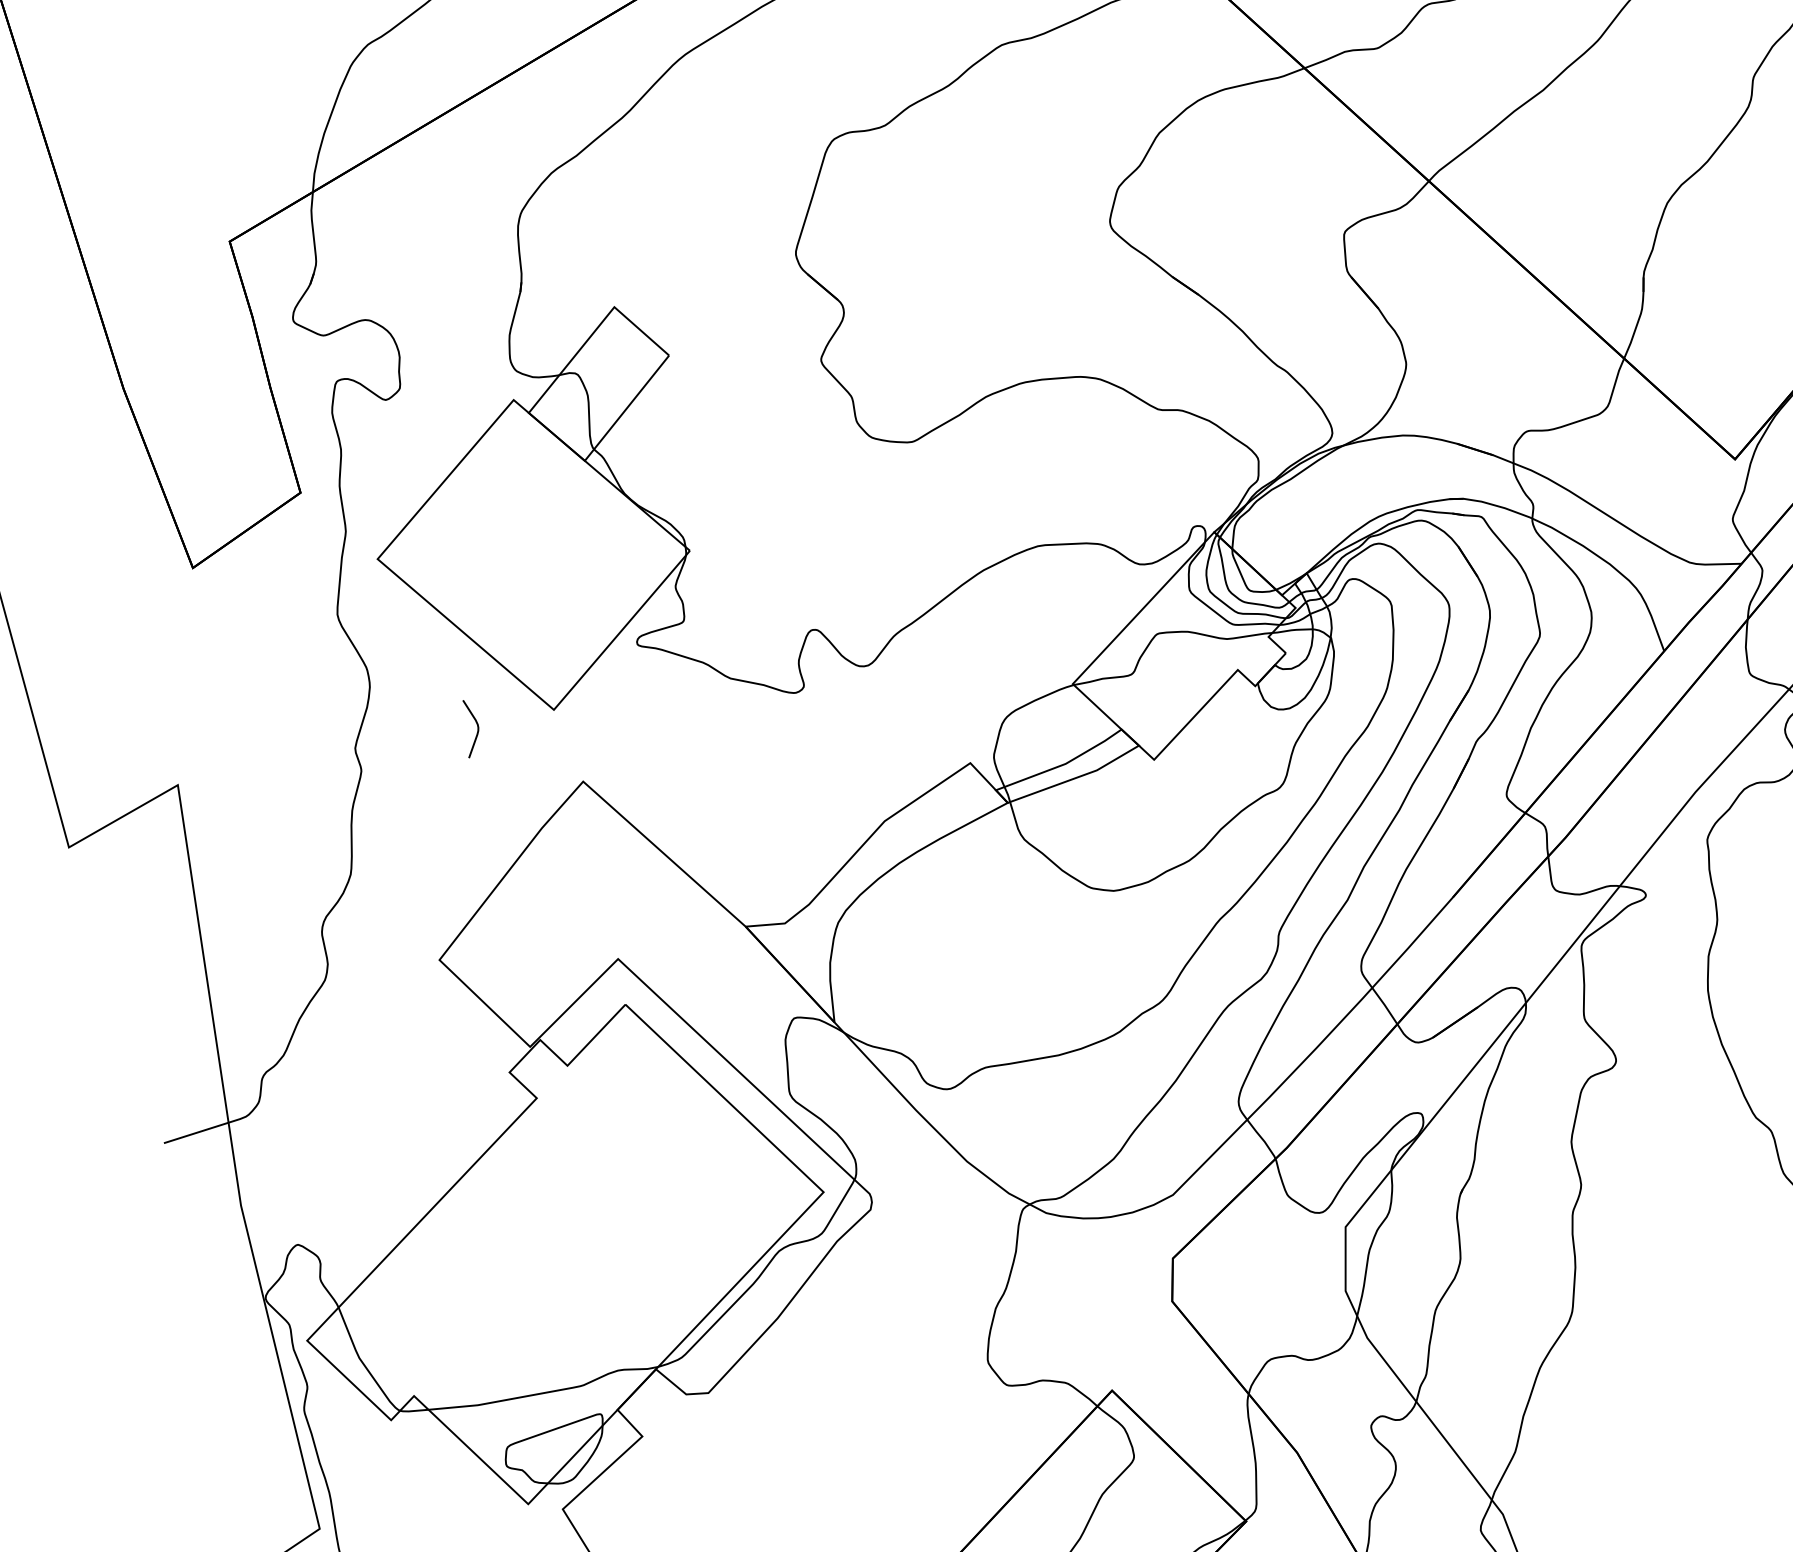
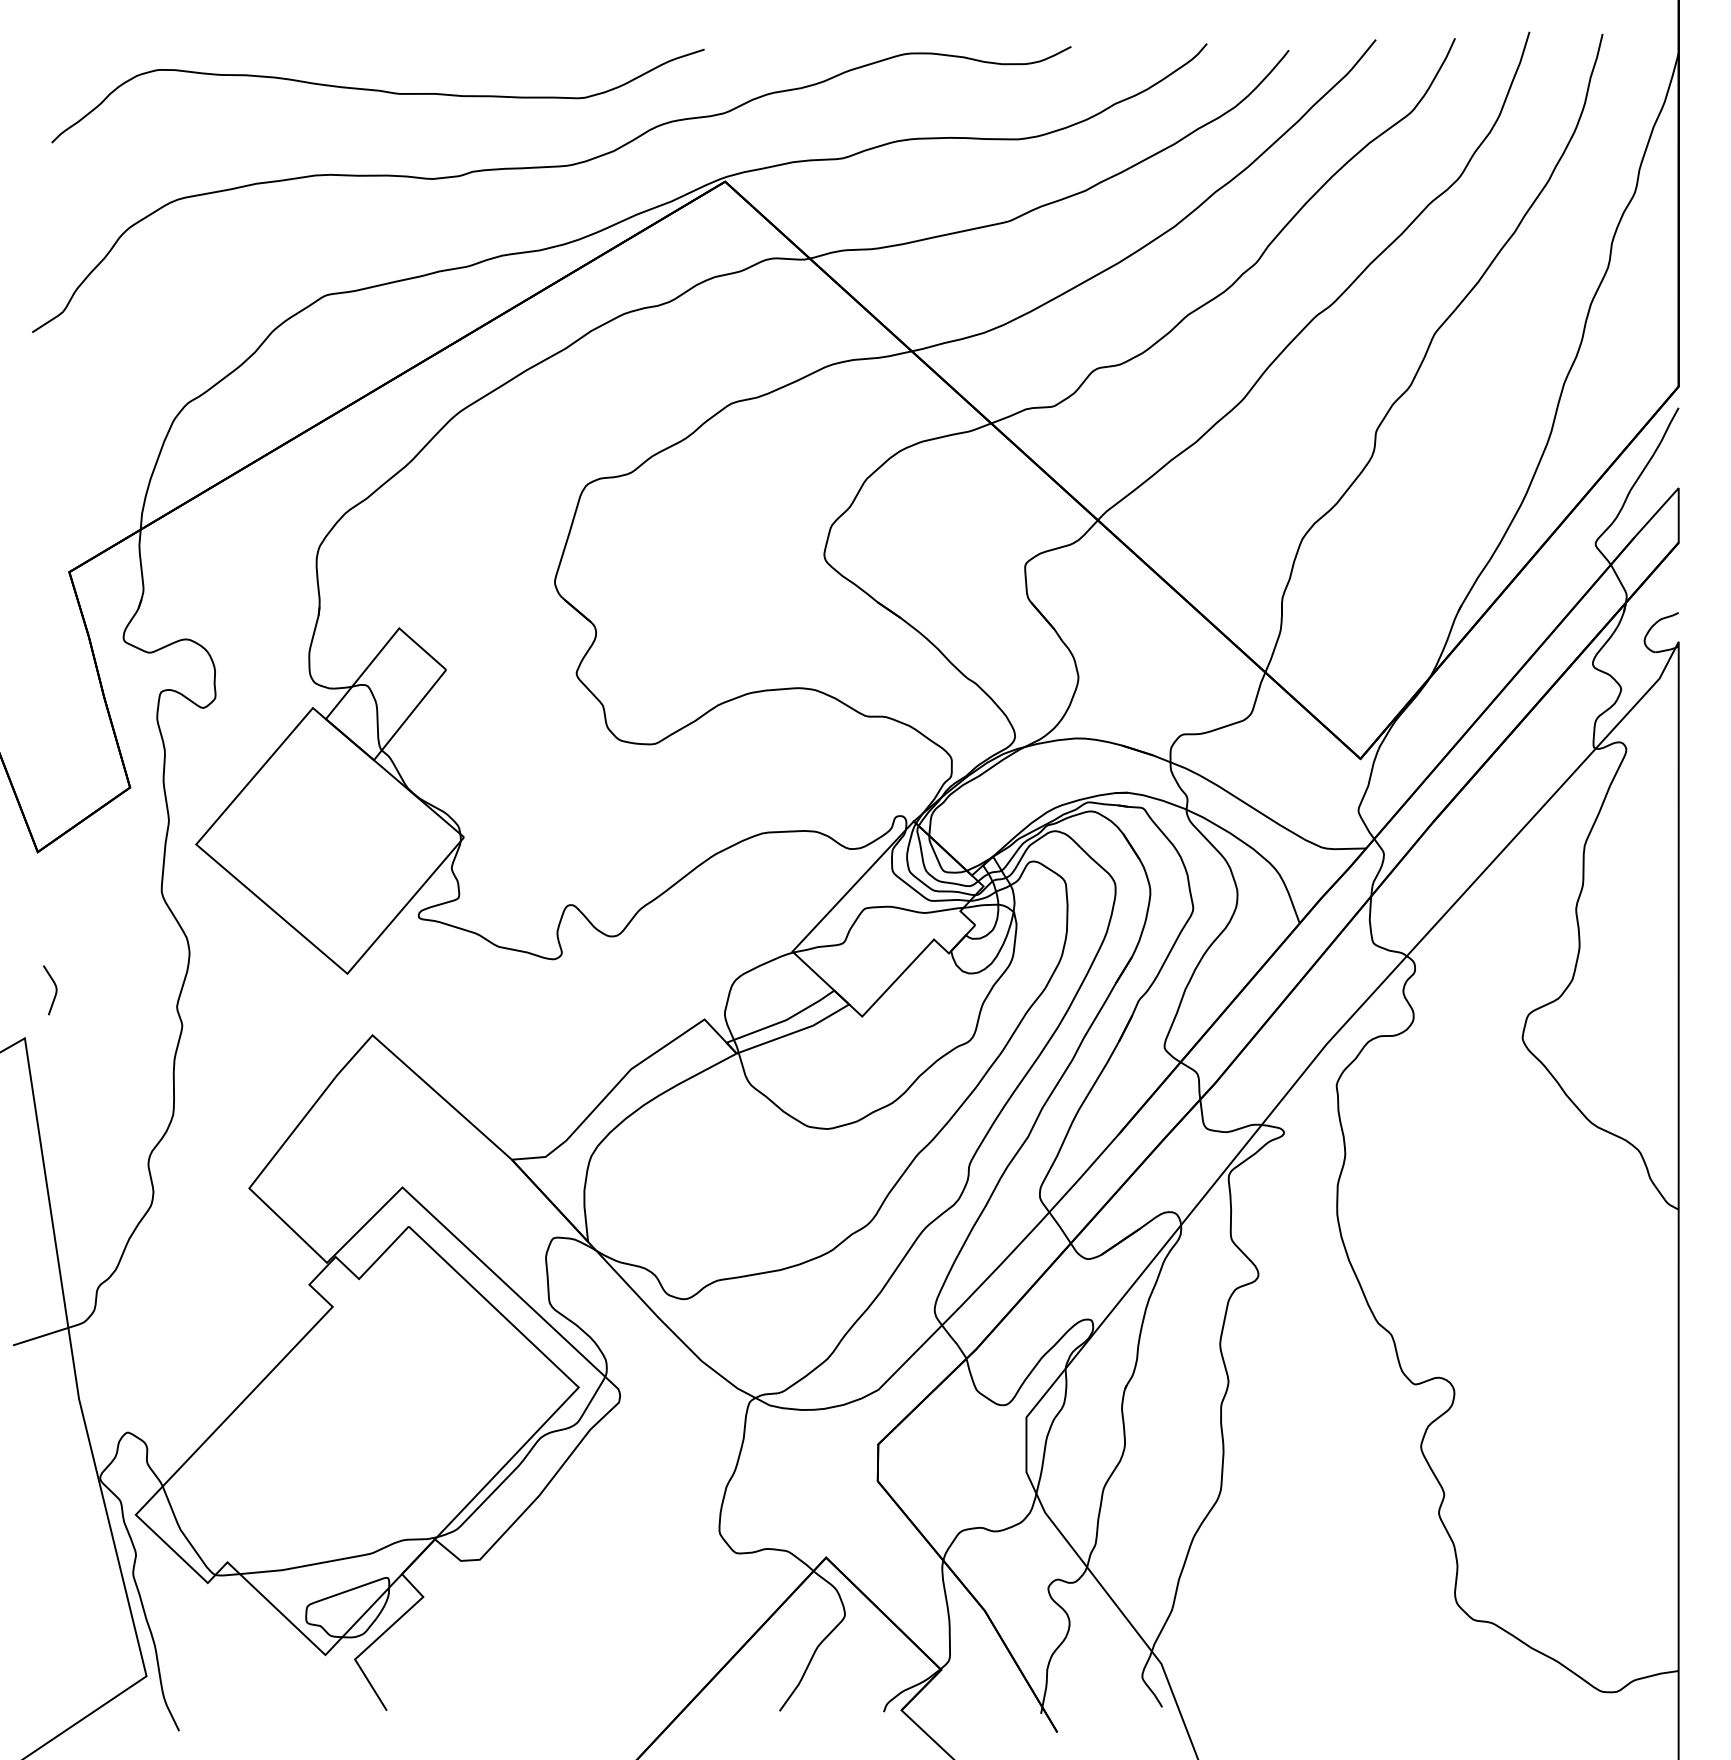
curve: (477, 729) -> (55, 990), moved

